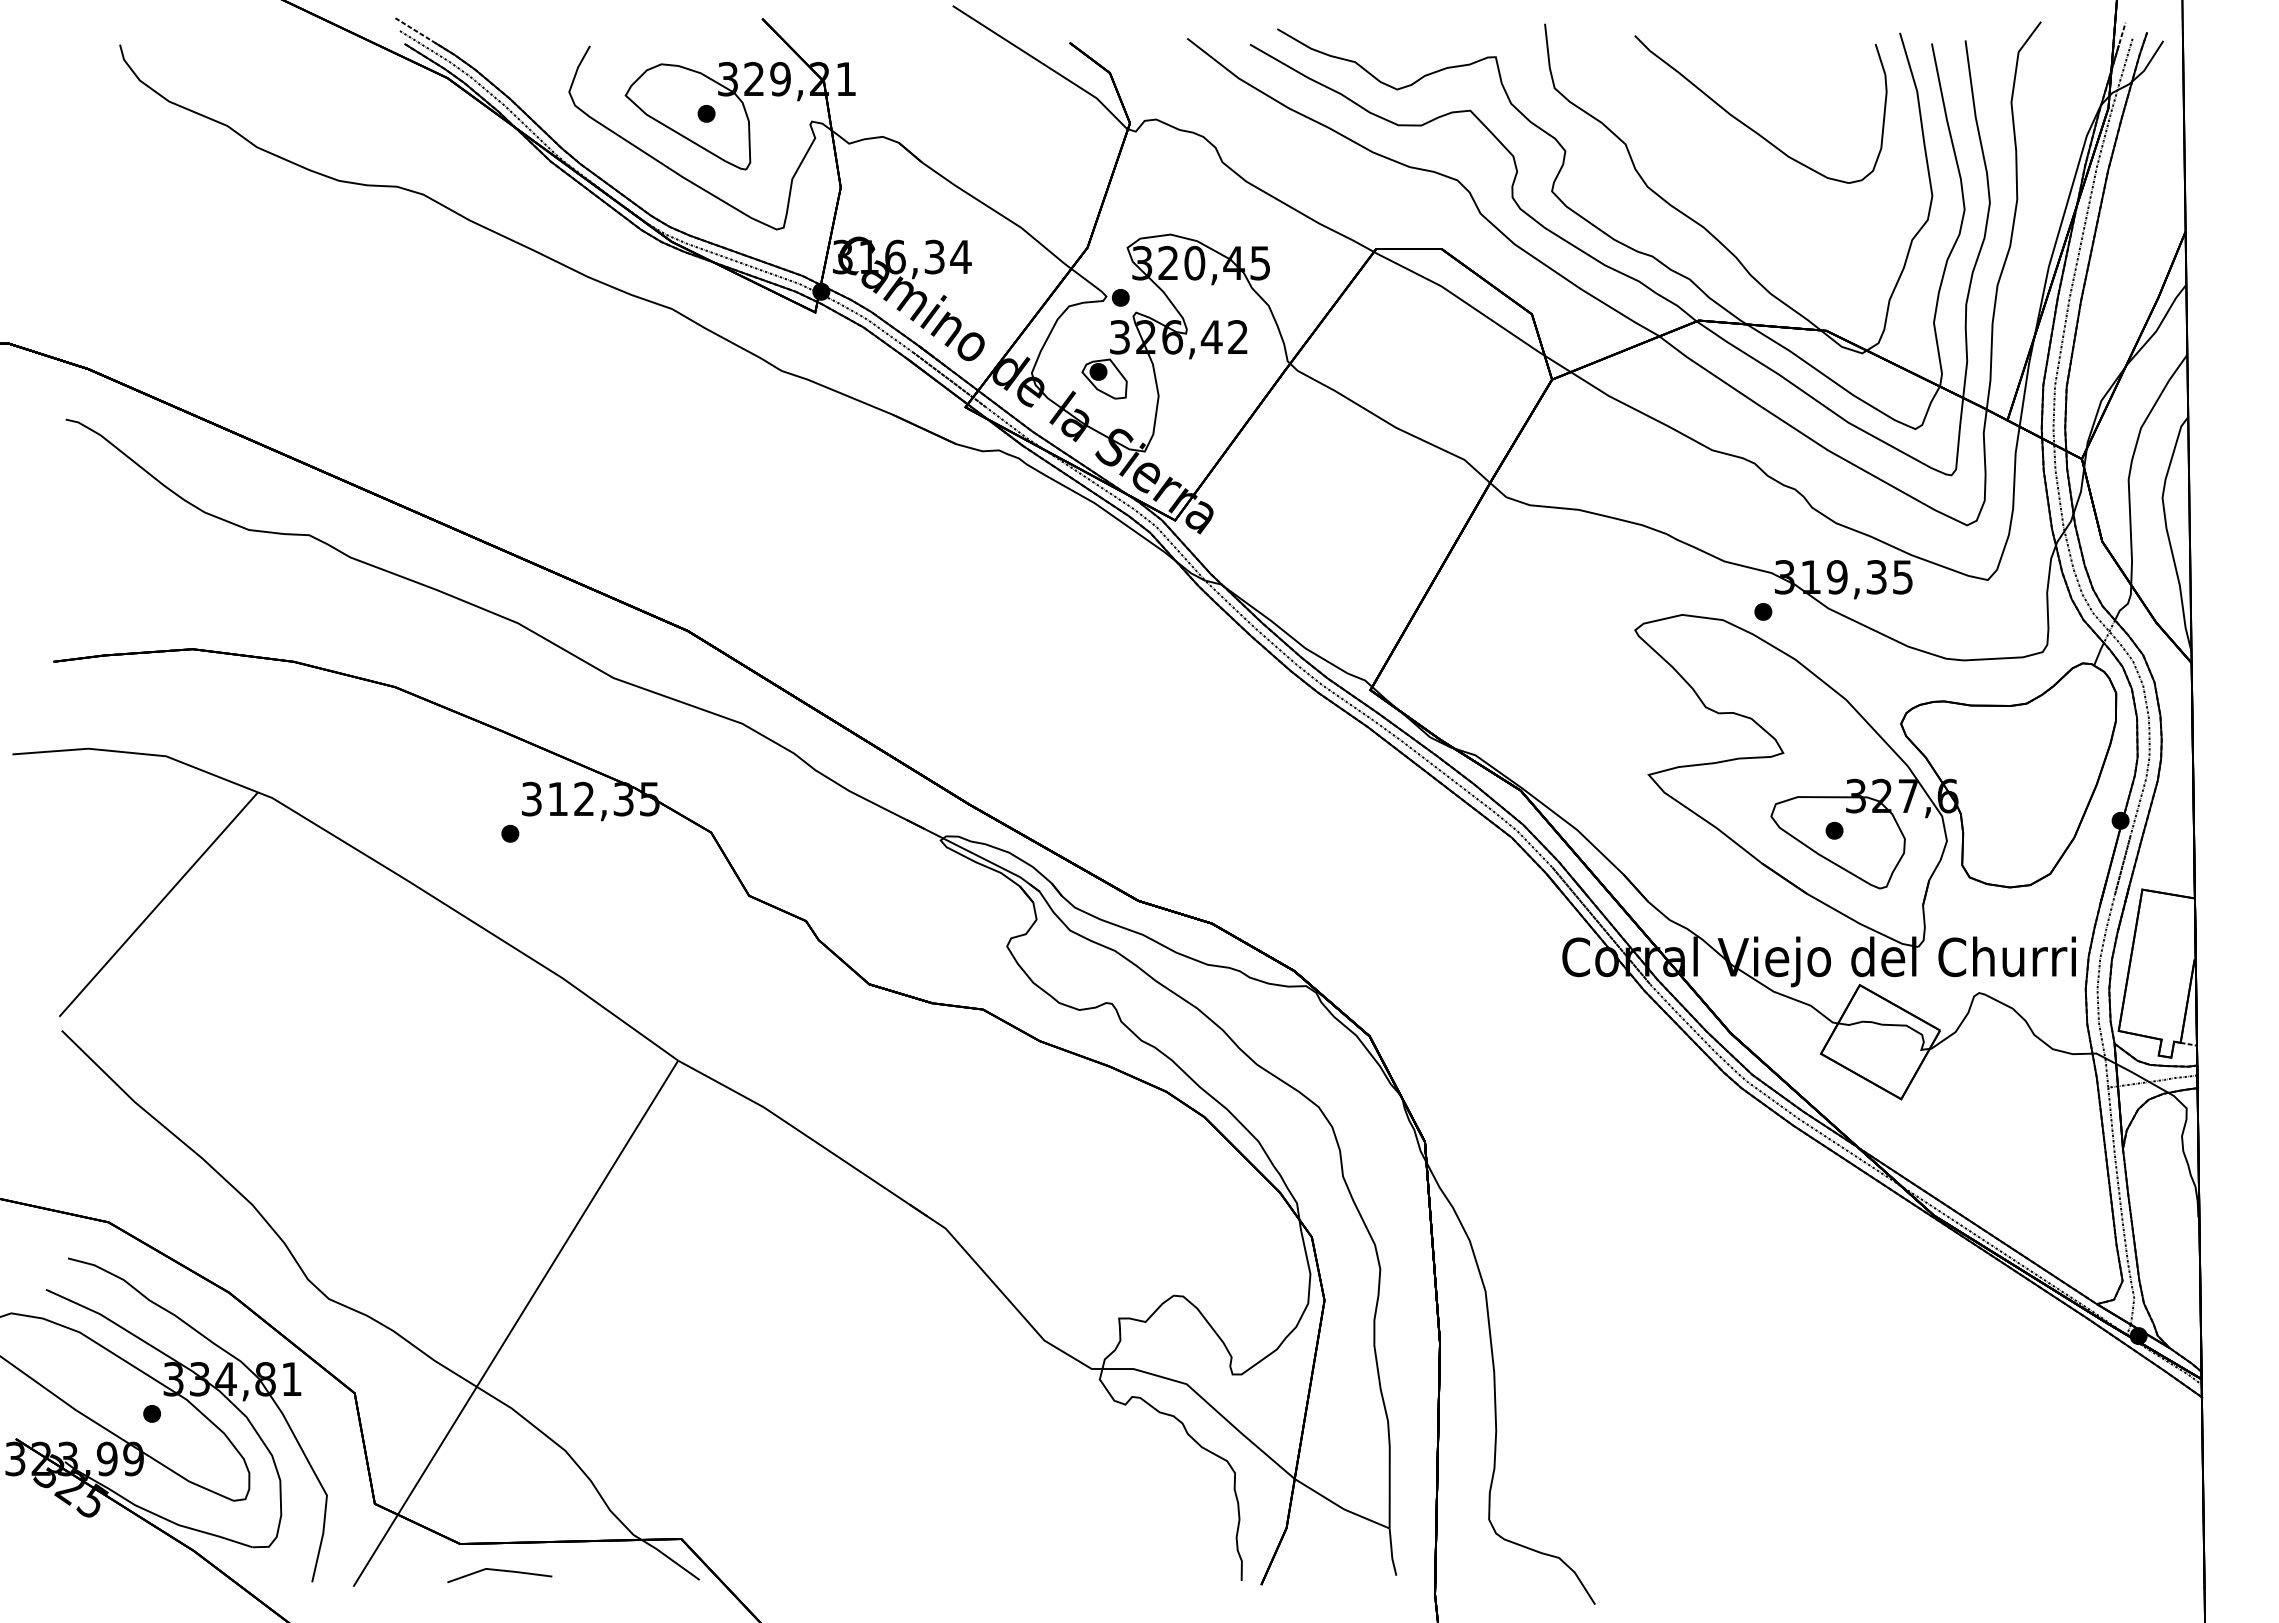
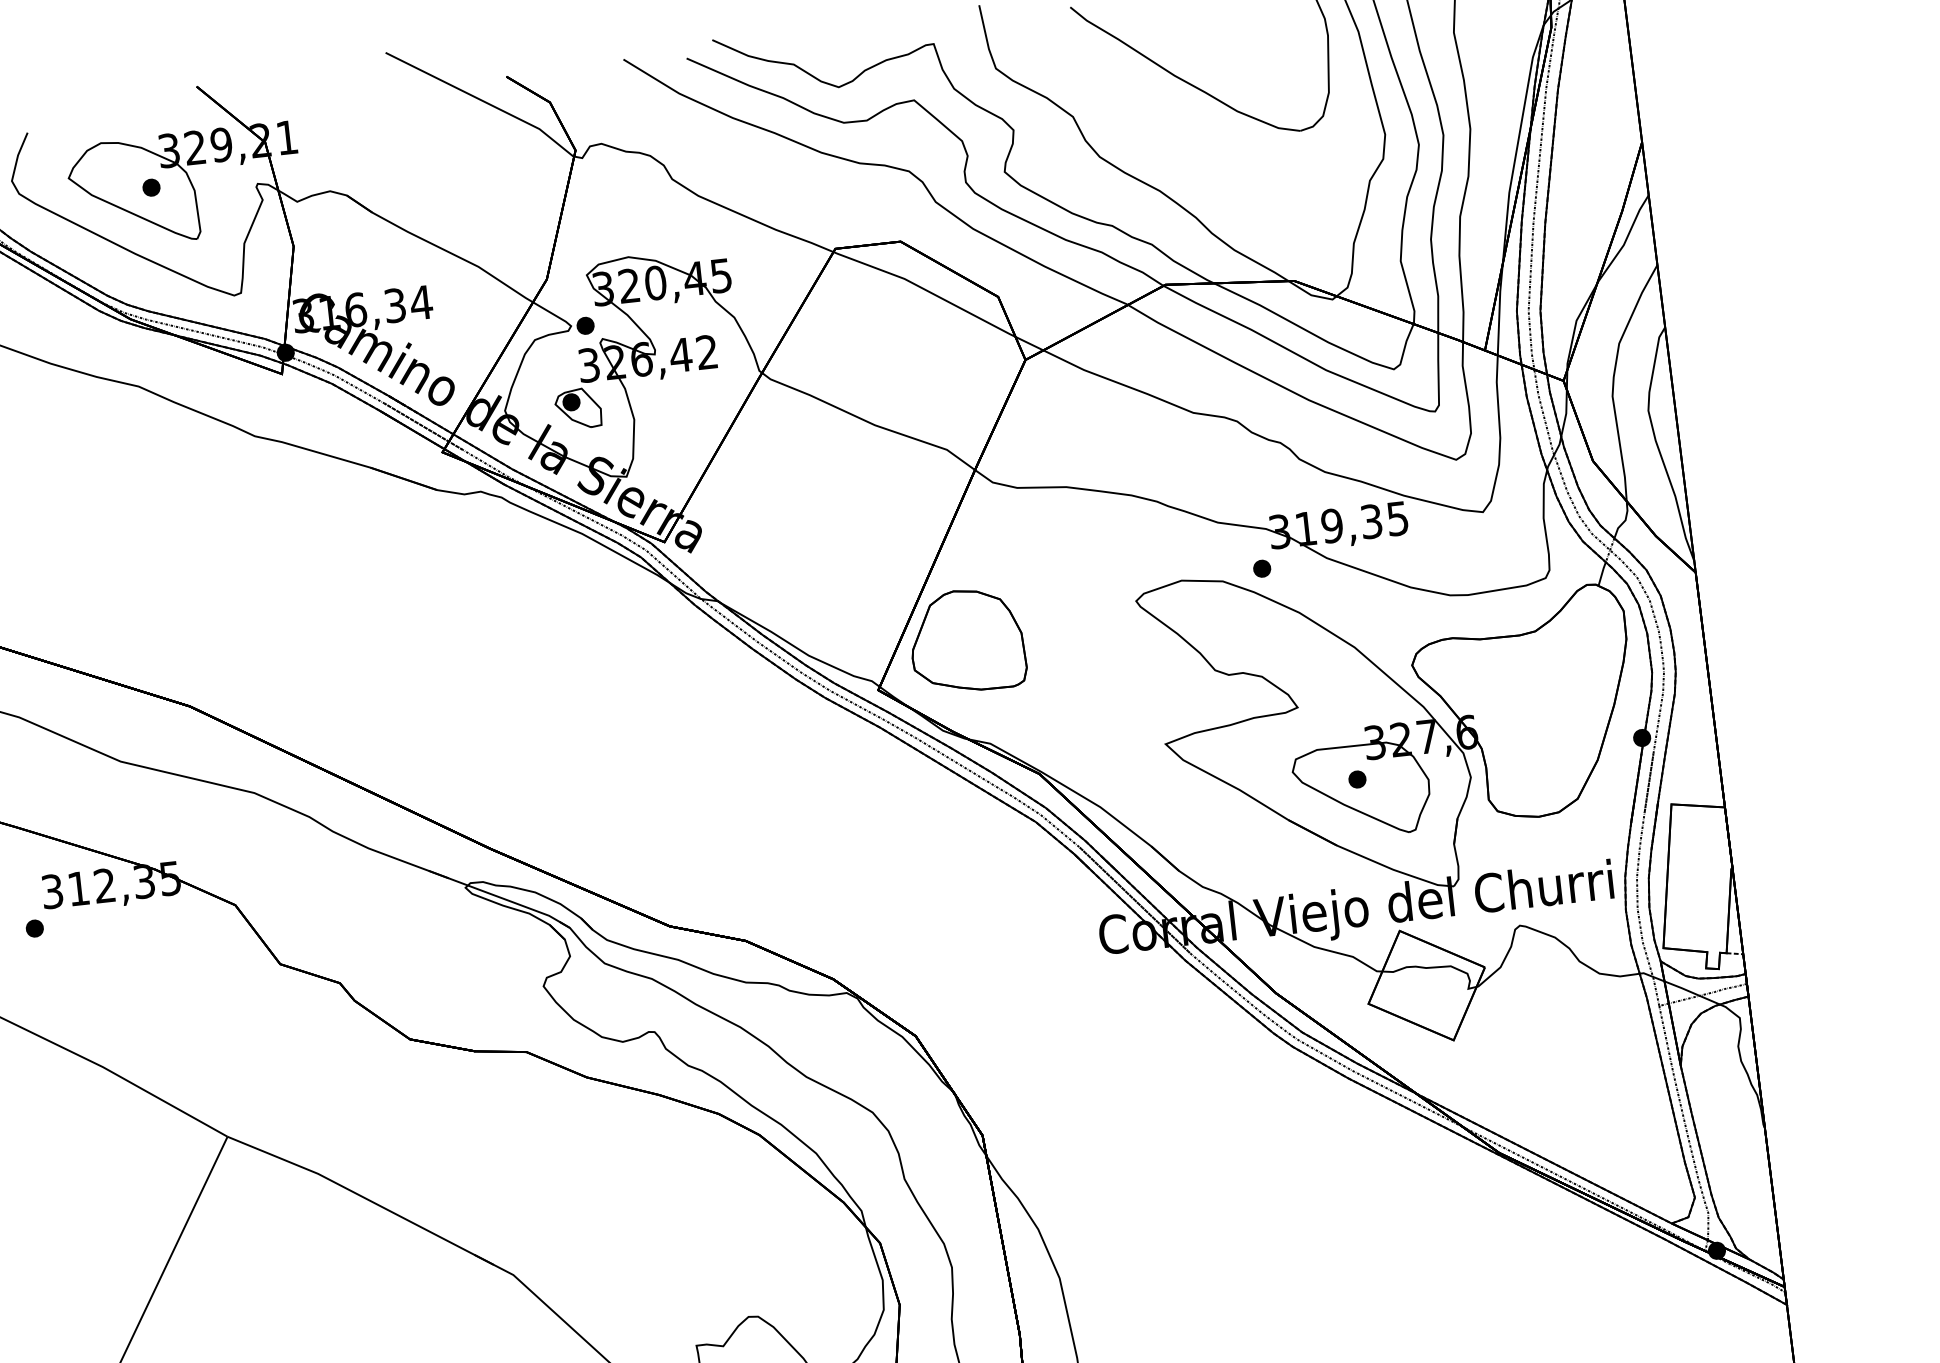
part: (1463, 650) -> (966, 640), added

